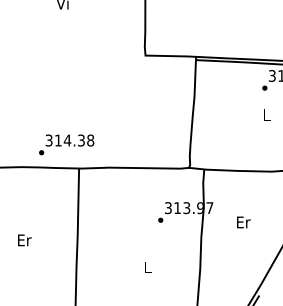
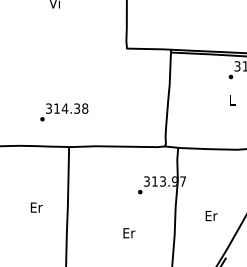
text: (66, 144) -> (64, 112), moved
text: (243, 222) -> (211, 216), moved
text: (24, 240) -> (36, 207), moved
text: (148, 267) -> (129, 233), L -> Er

